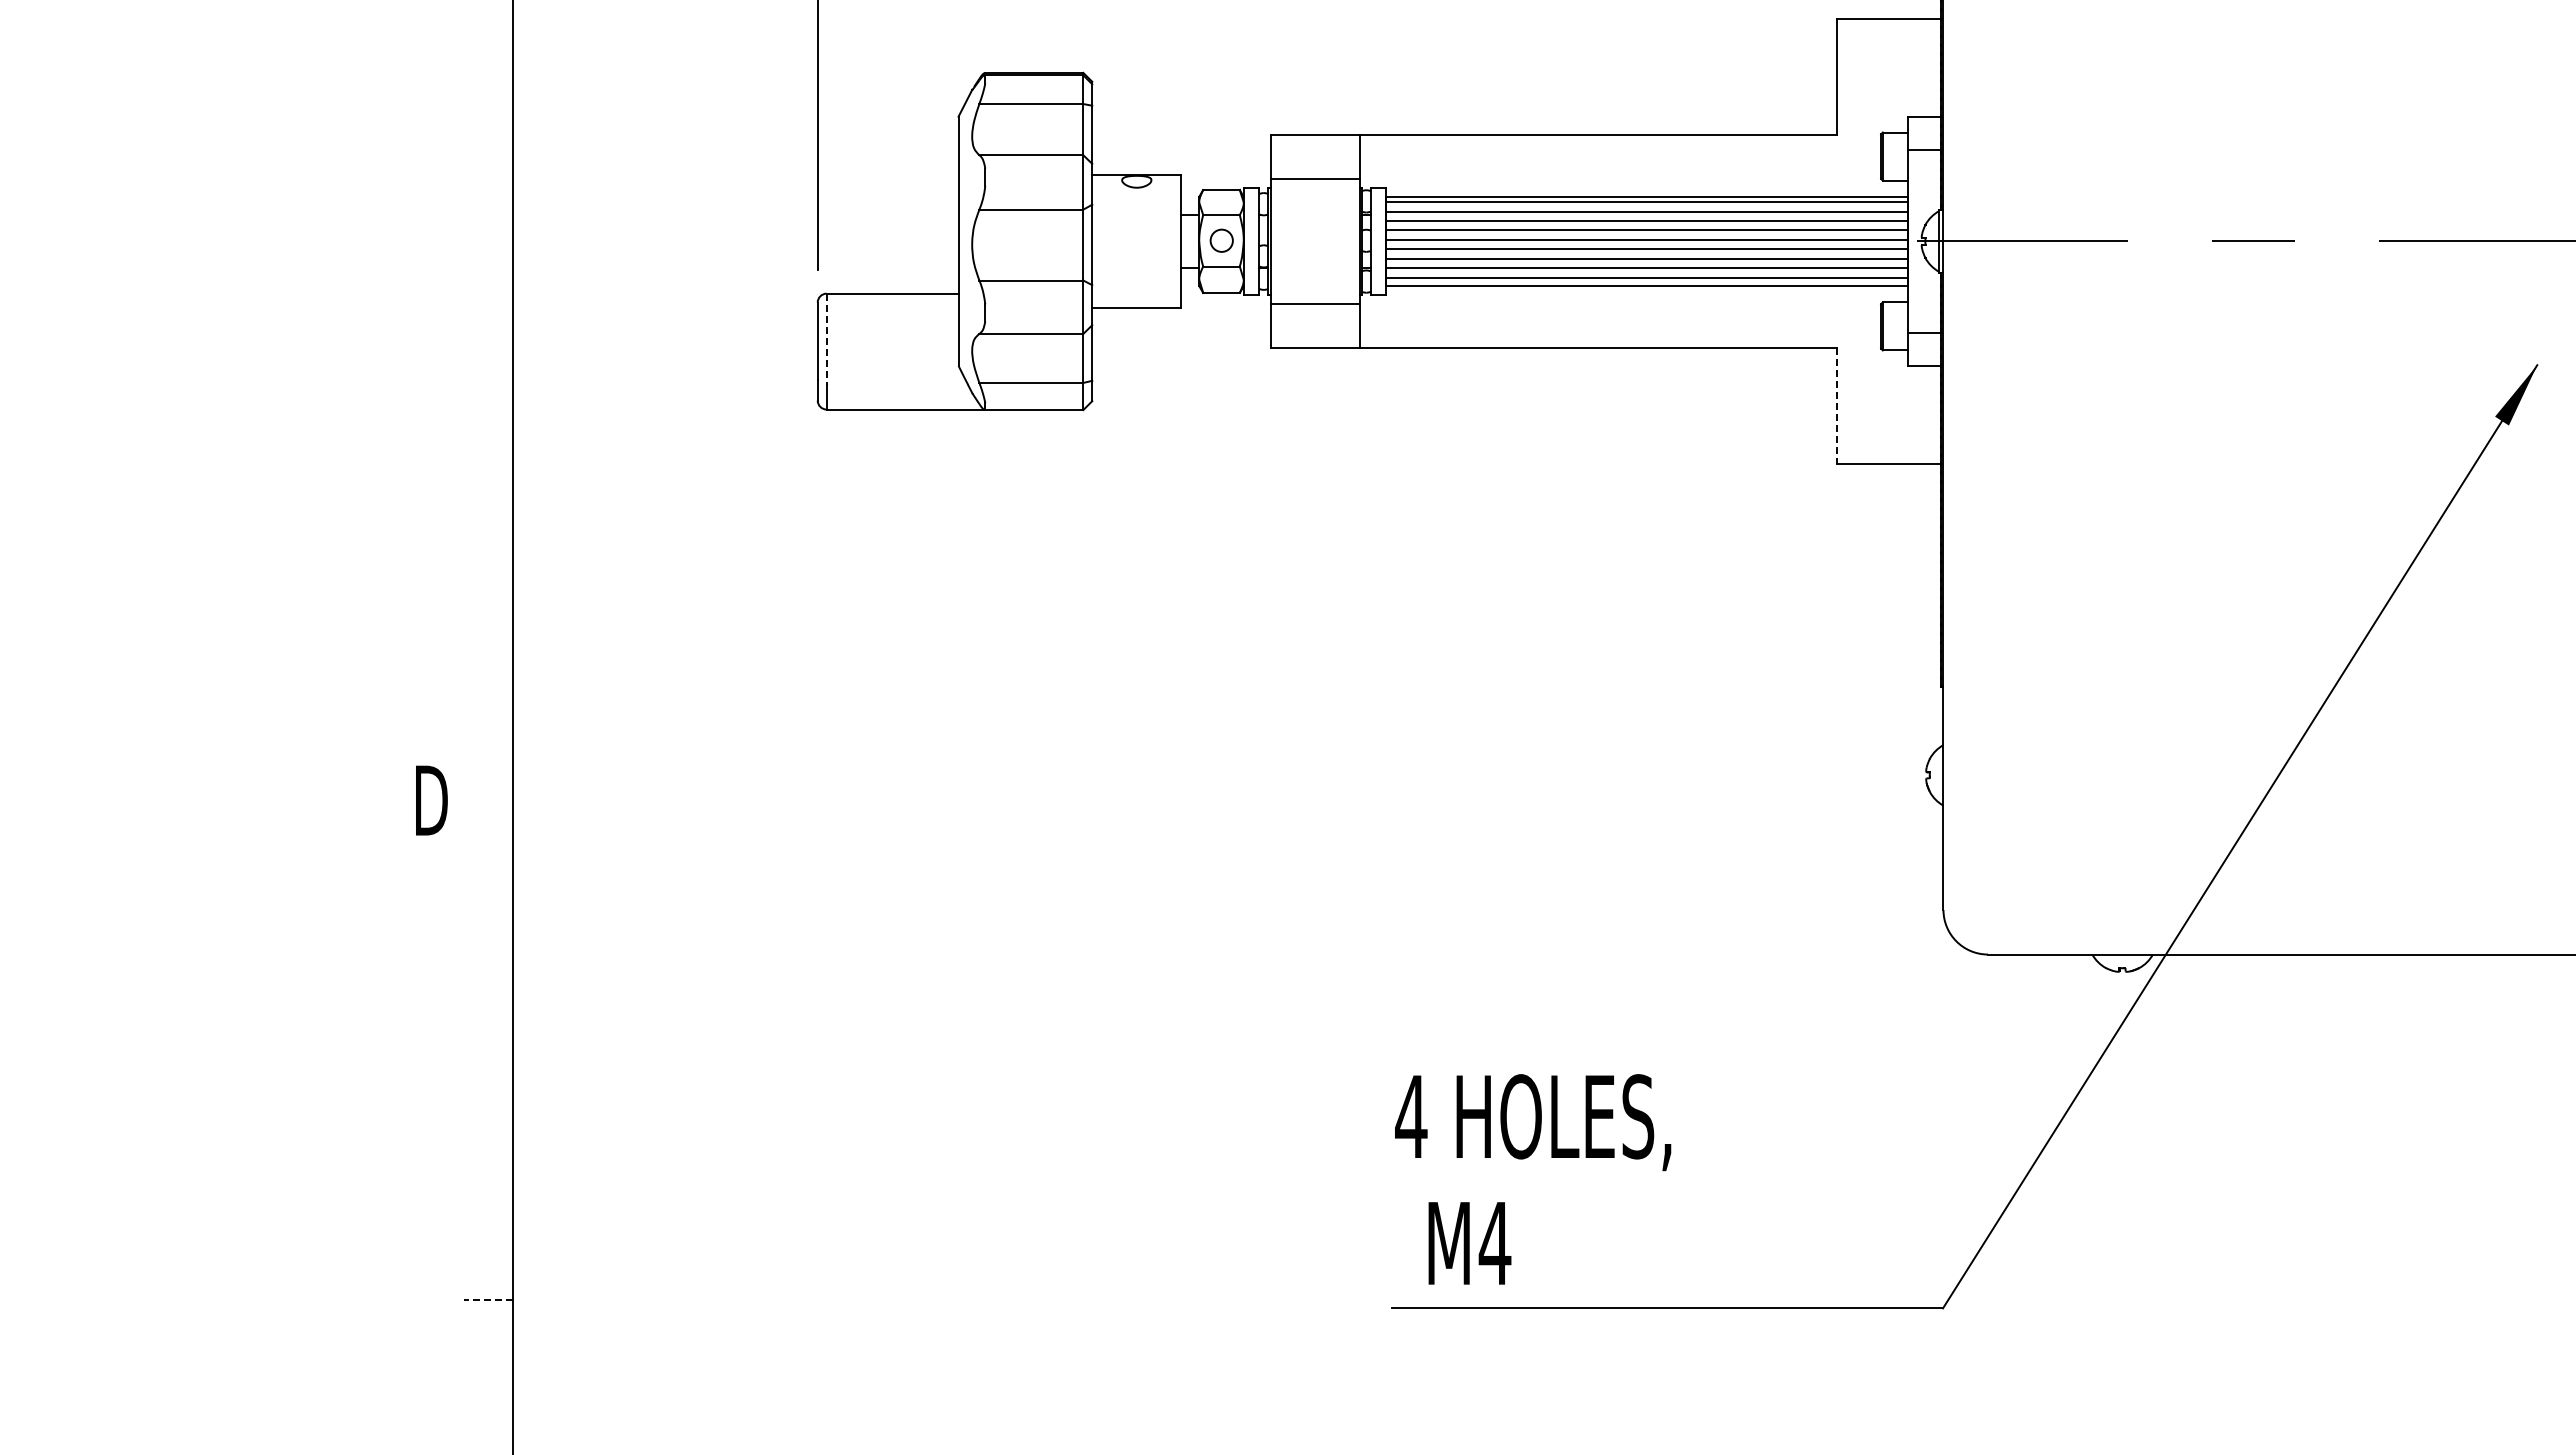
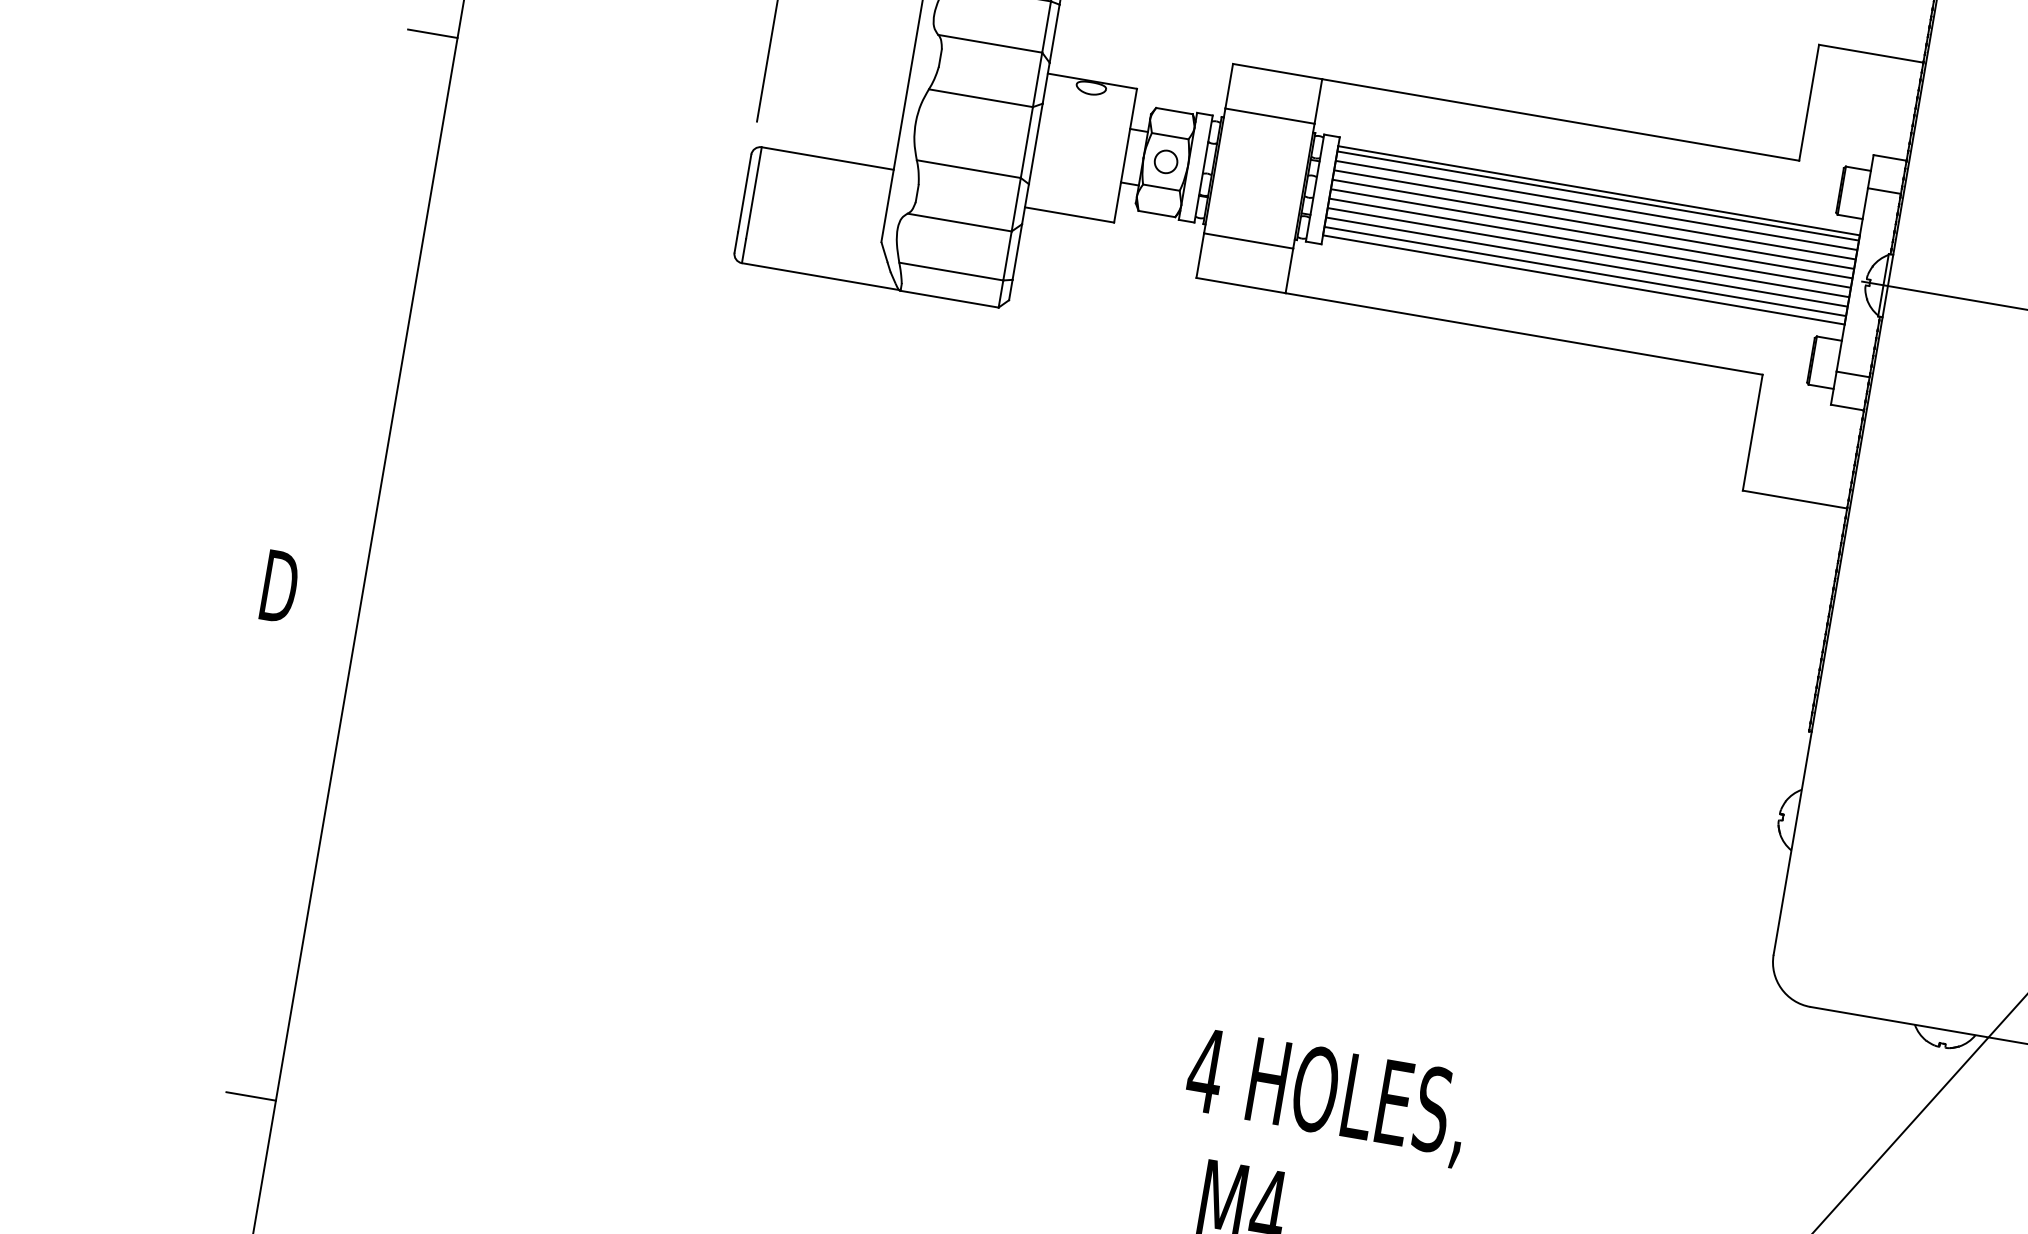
line: (488, 238) -> (432, 34), added
line: (826, 339) -> (753, 193), dashed -> solid
line: (1836, 406) -> (1752, 432), dashed -> solid
line: (488, 1300) -> (251, 1096), dashed -> solid

